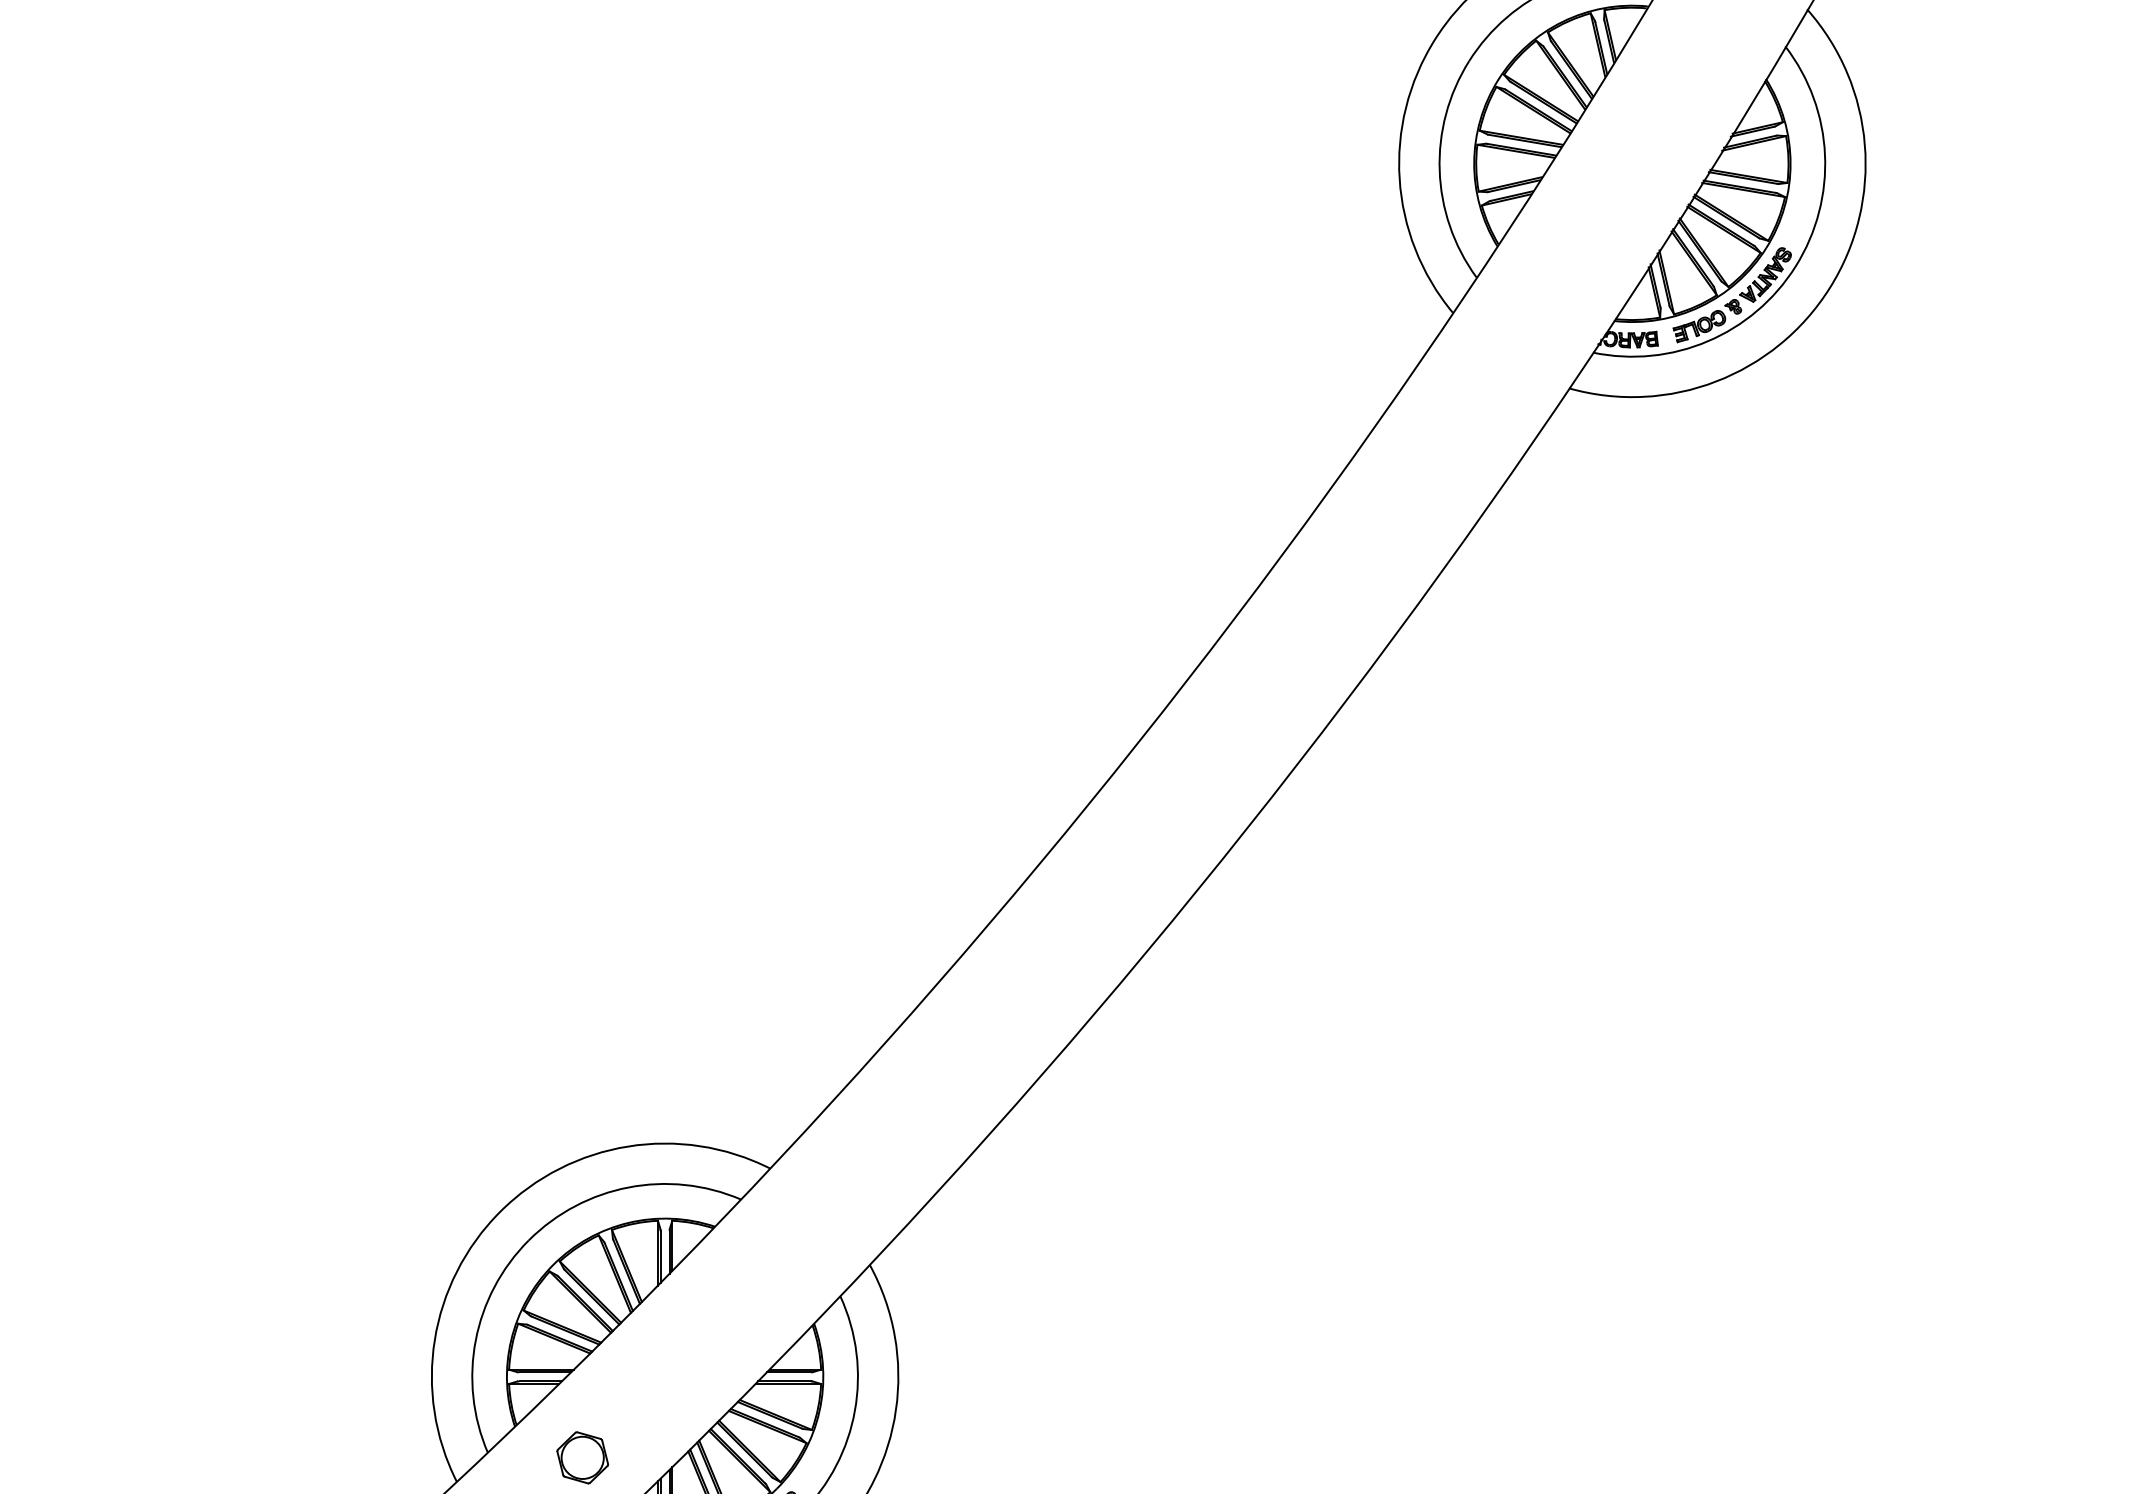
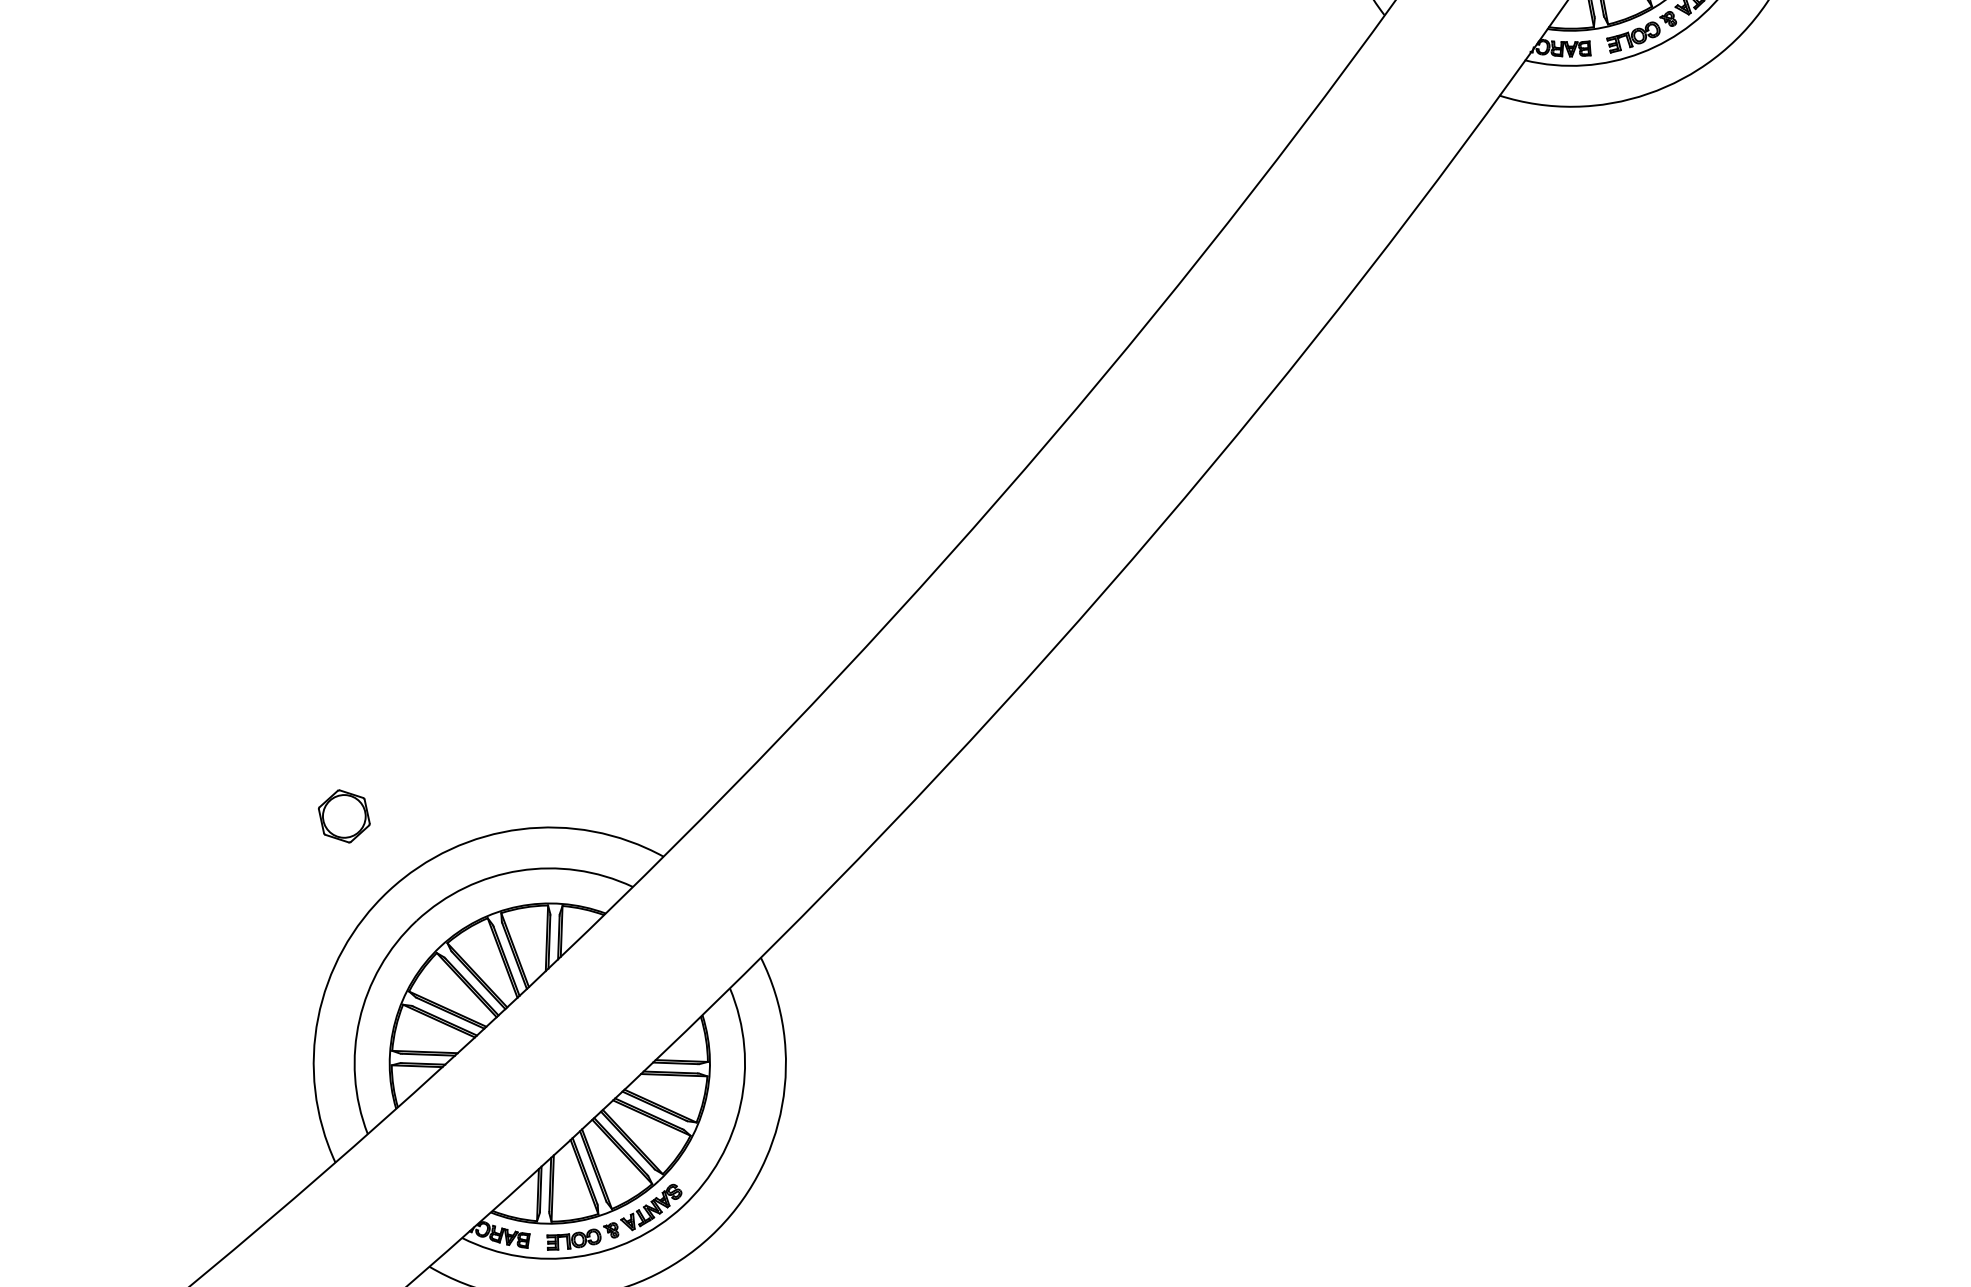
part: (582, 1457) -> (344, 816), moved

